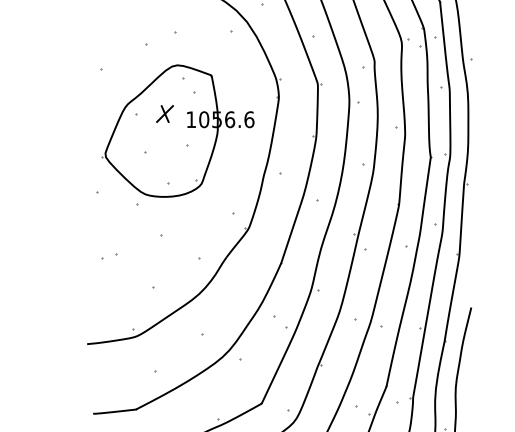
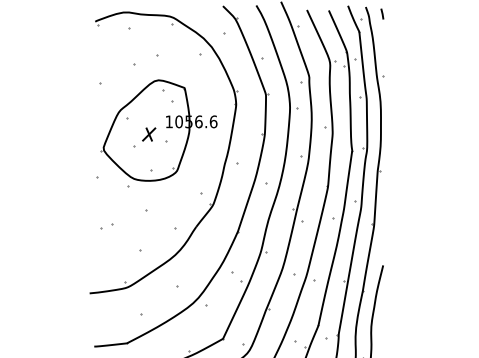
part: (165, 113) -> (149, 134), moved

